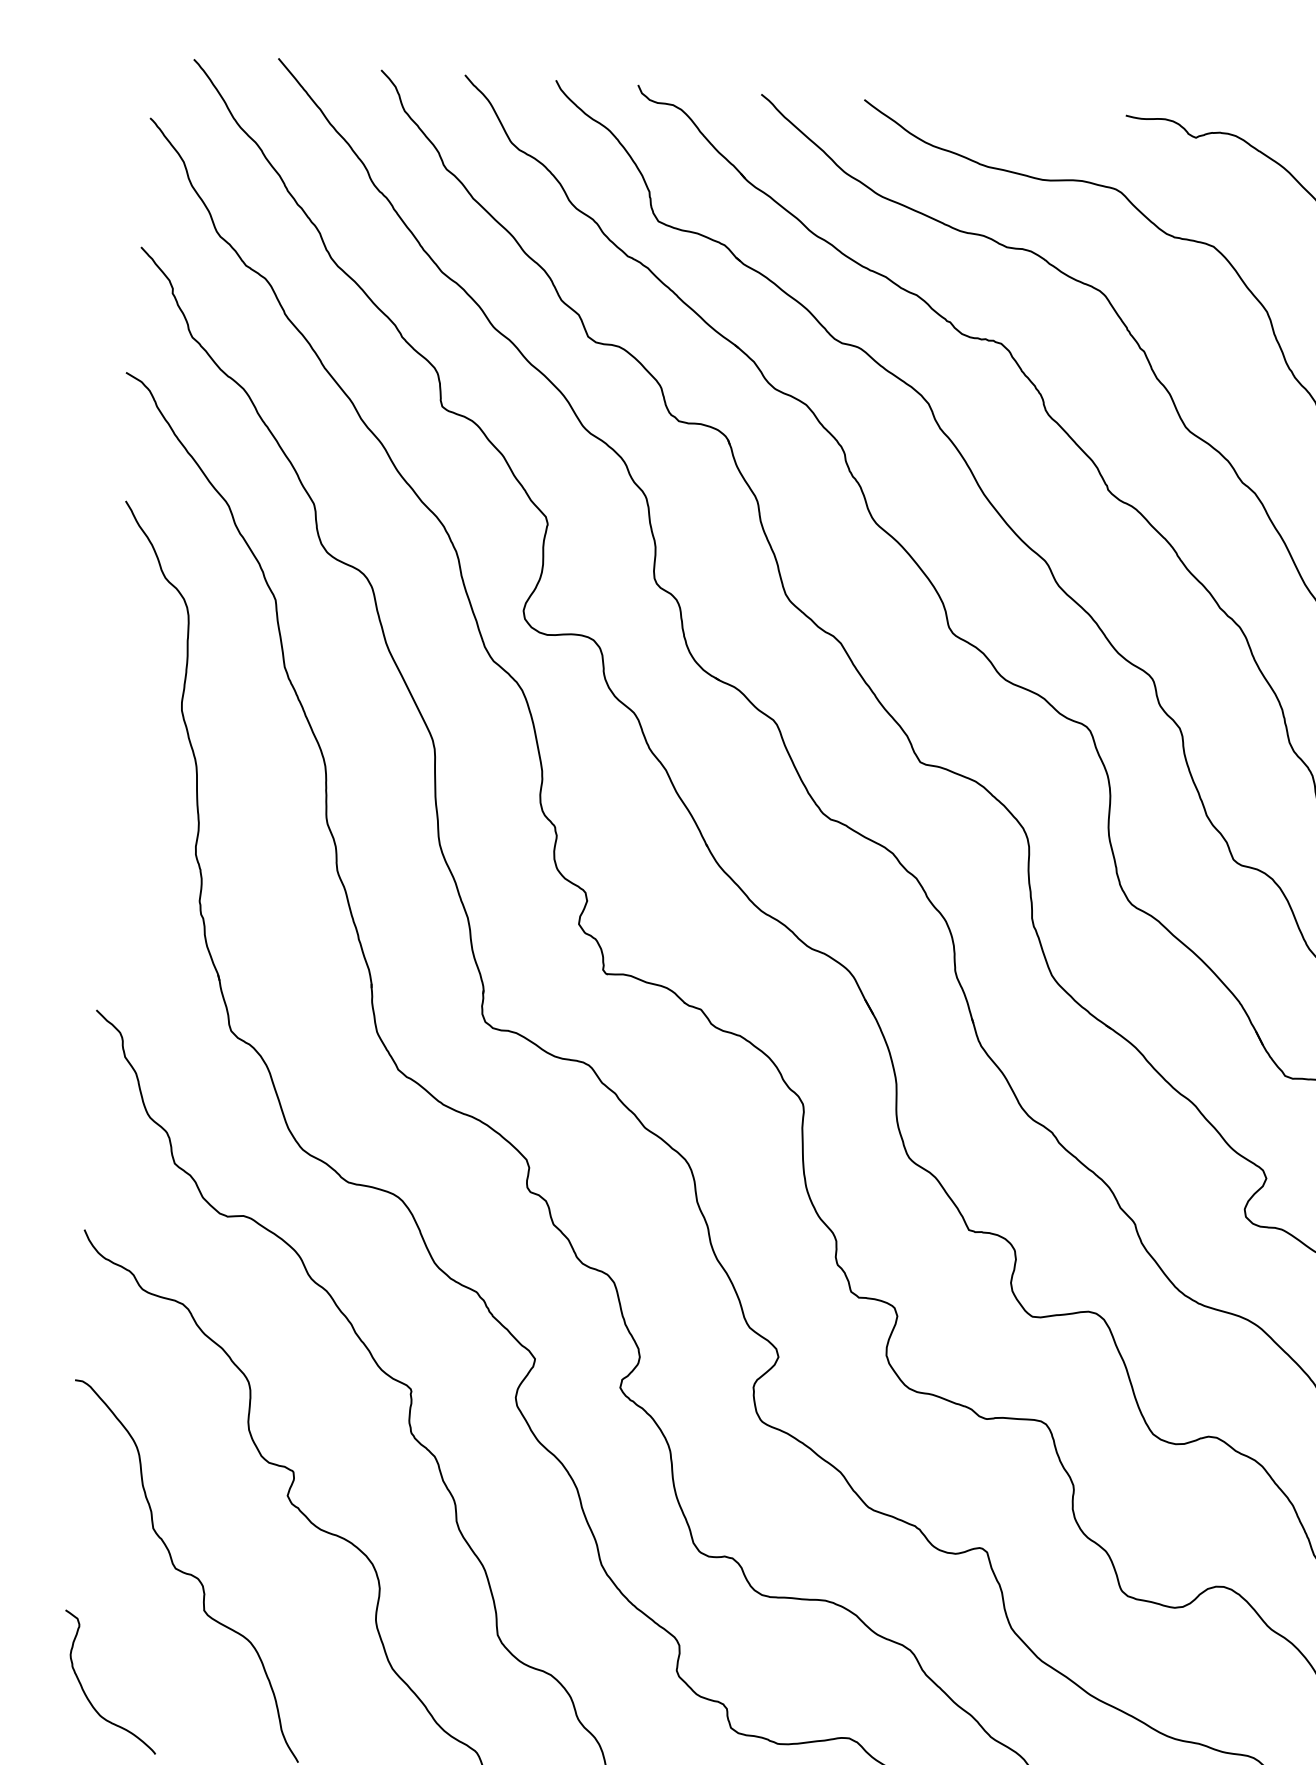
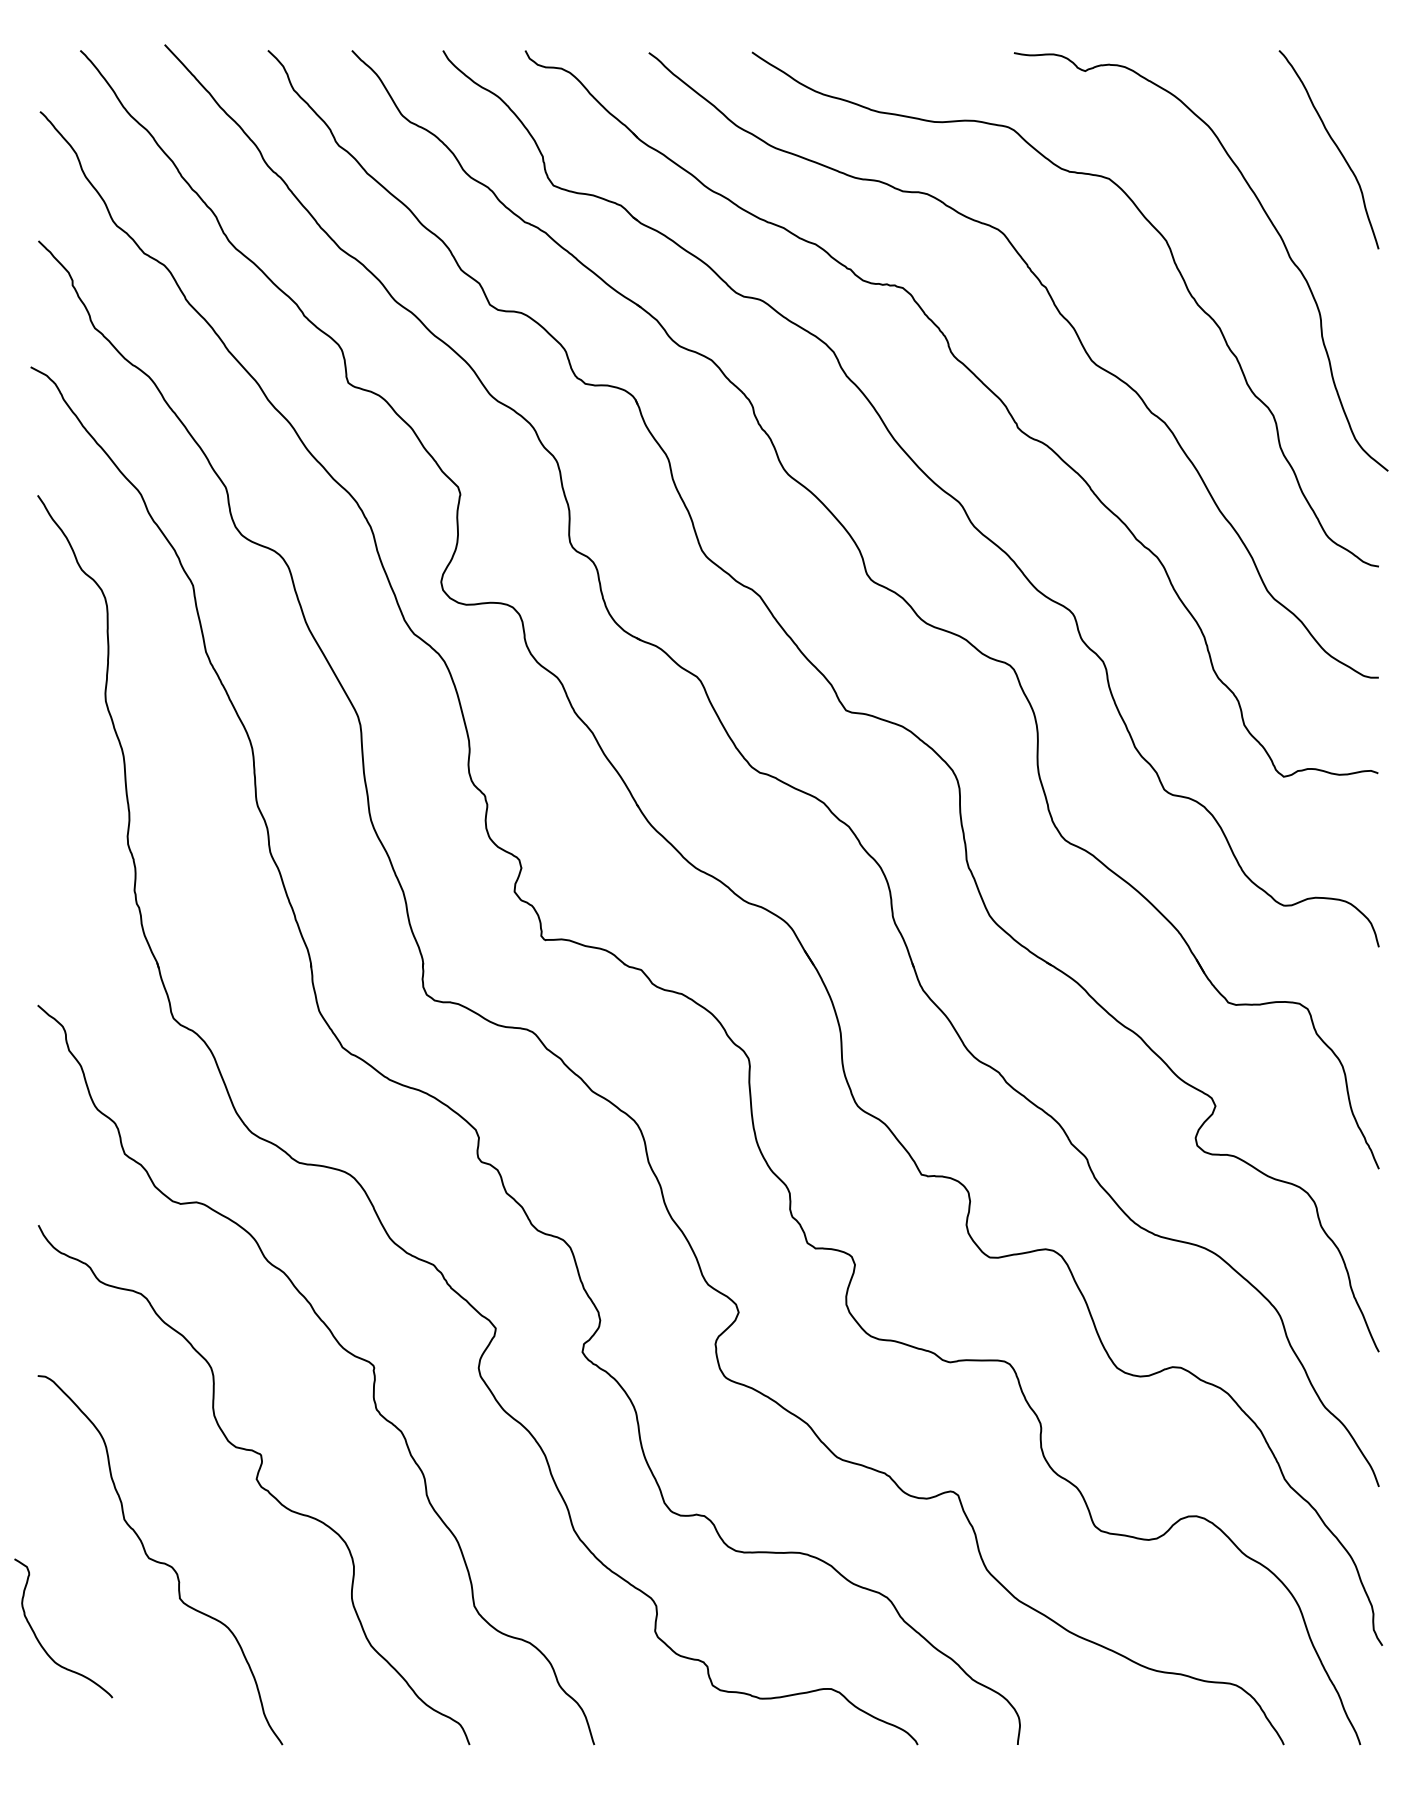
curve: (85, 1692) -> (39, 1640), moved

